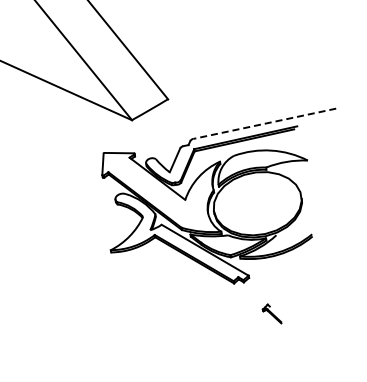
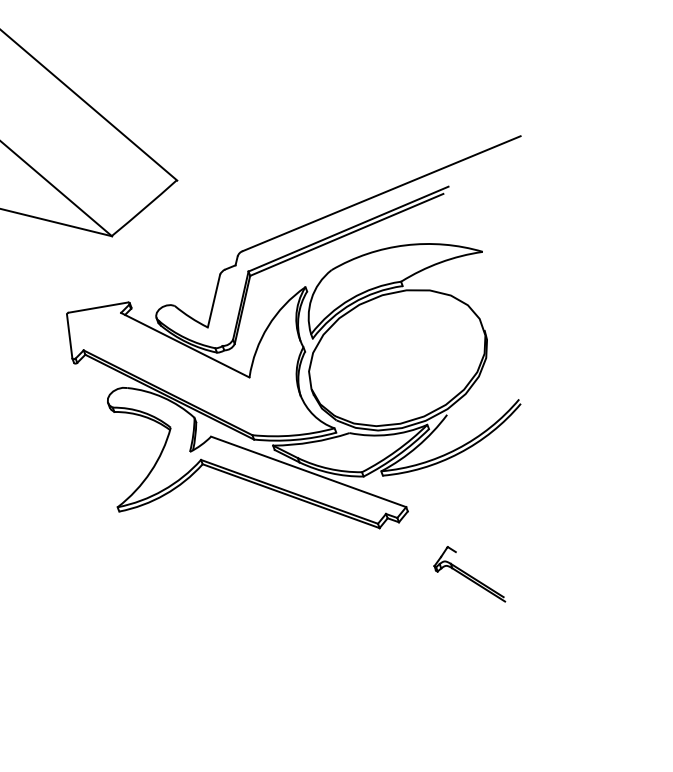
line: (264, 123) -> (381, 193), dashed -> solid
part: (271, 313) -> (466, 574), size x1.67

